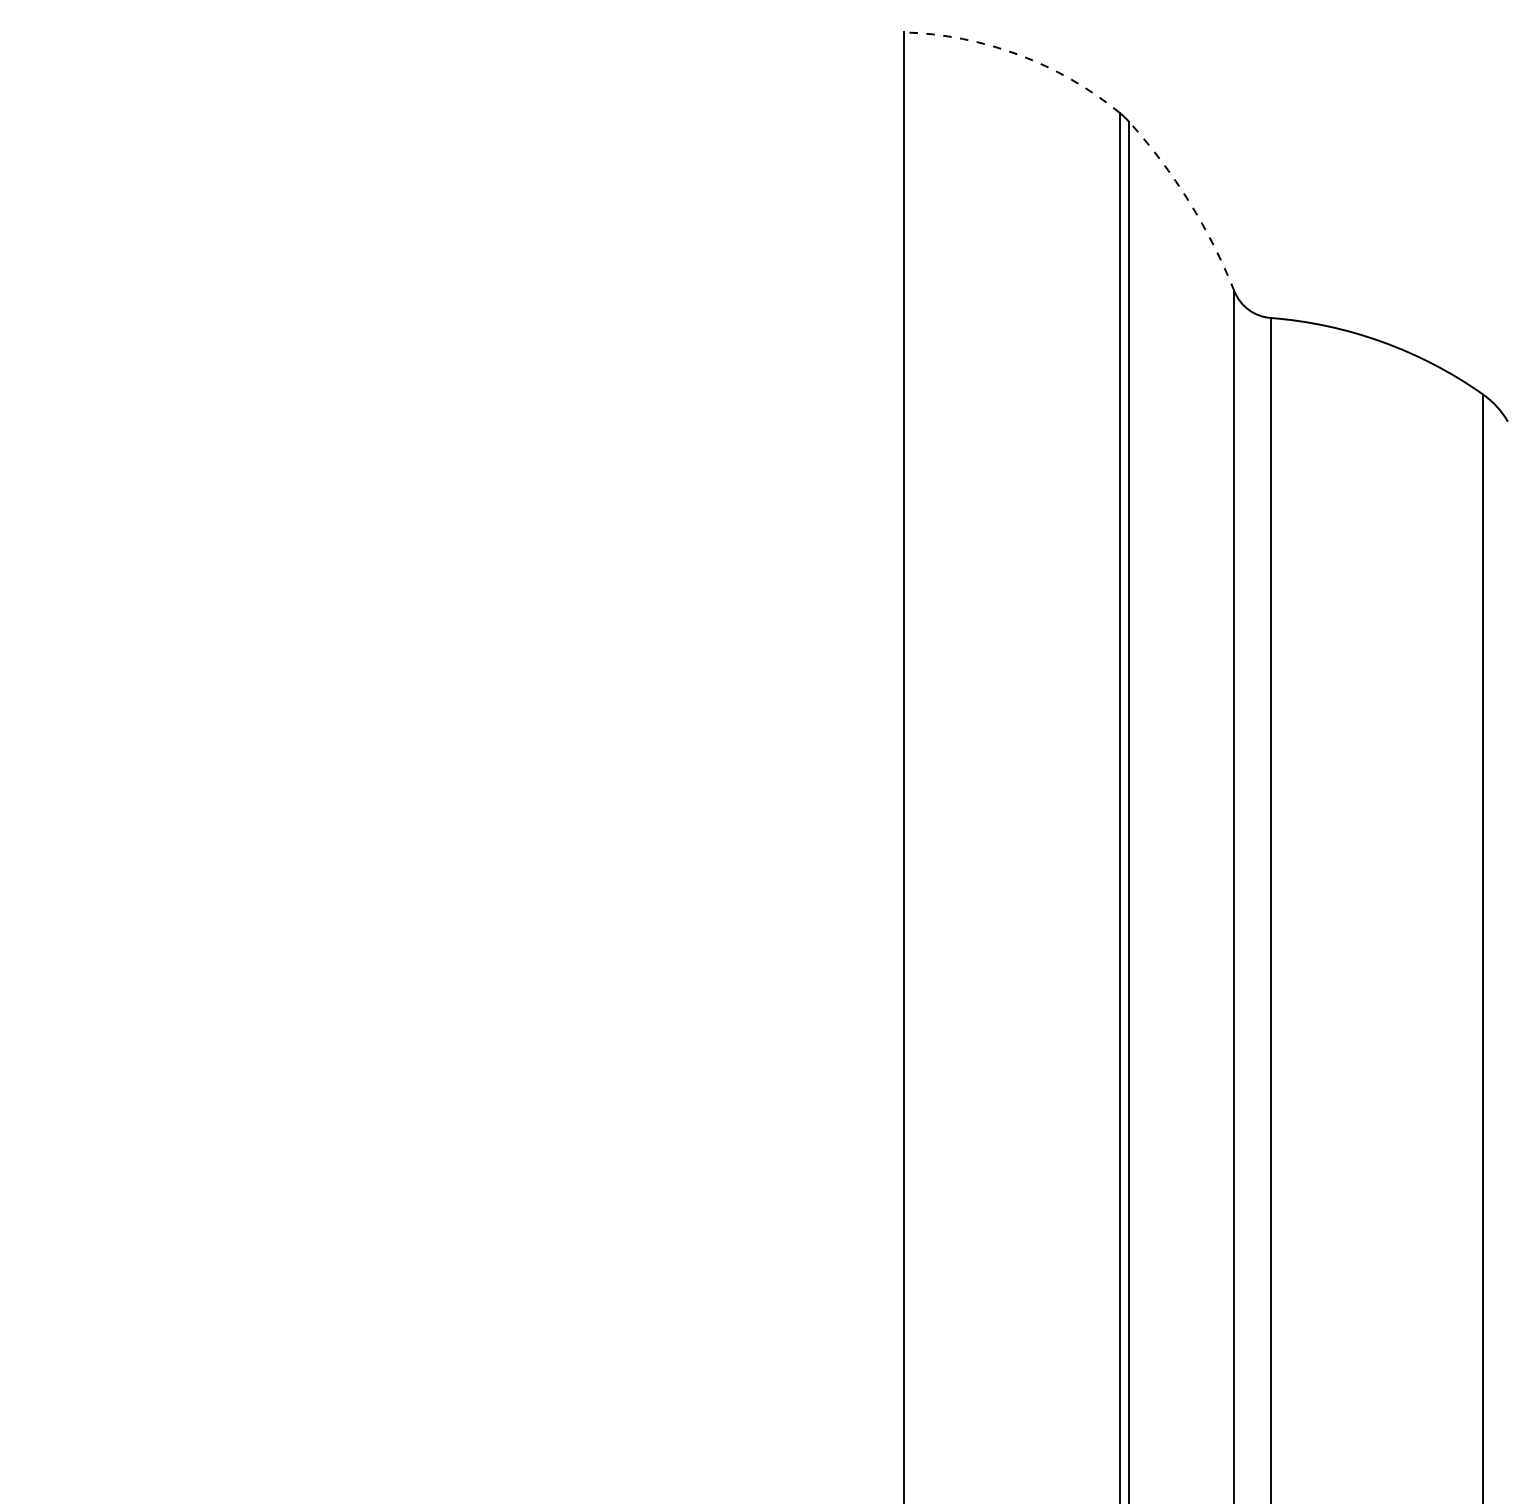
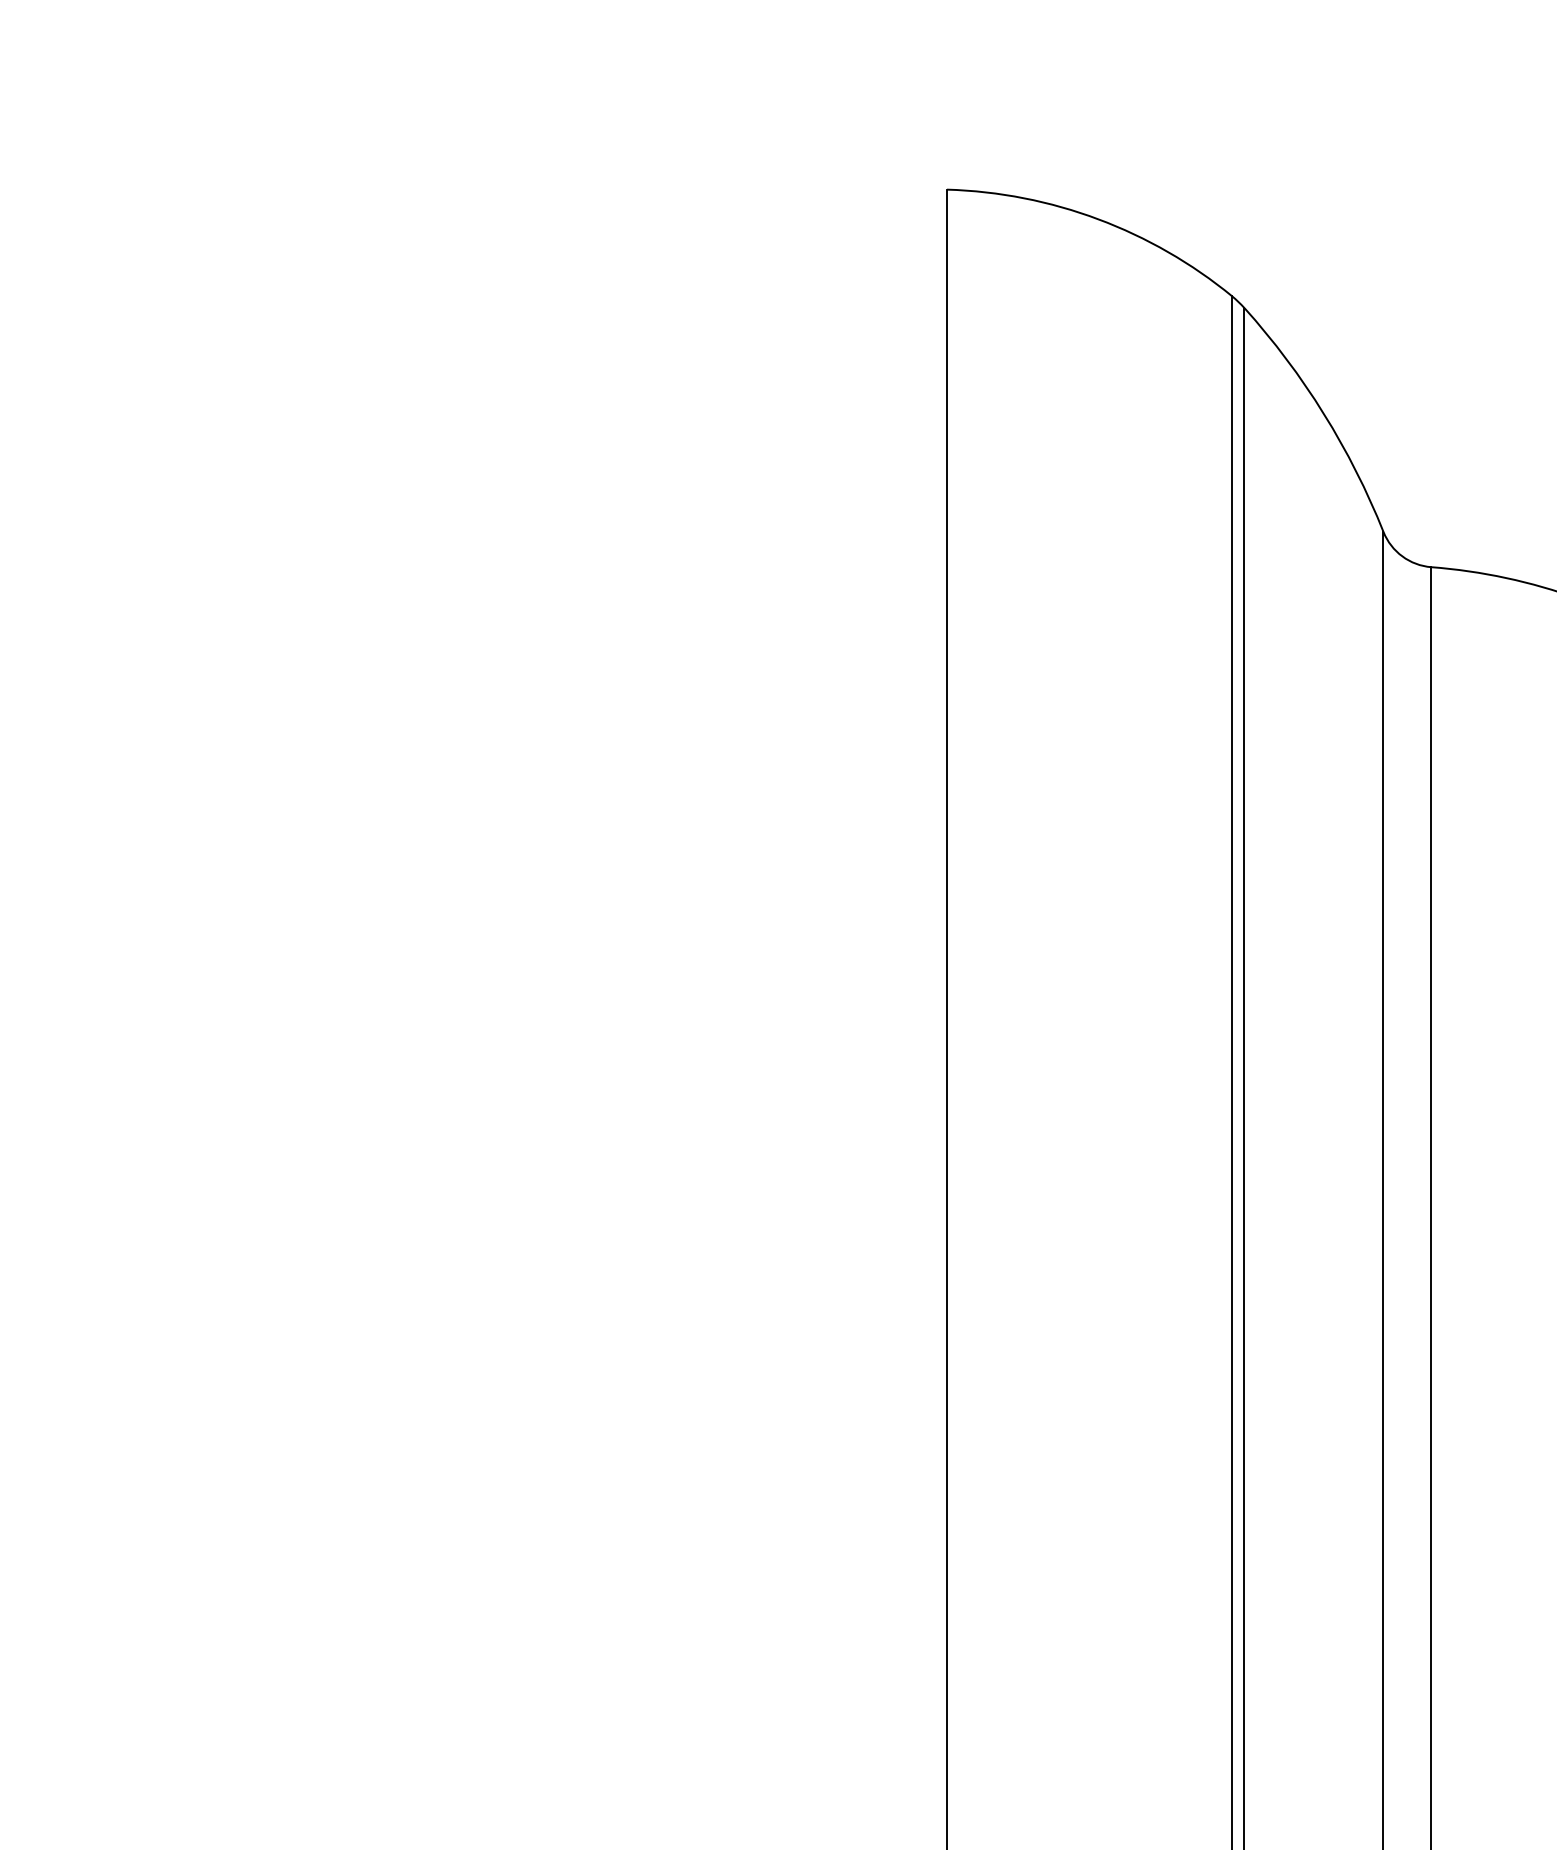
arc: (1018, 54) -> (1098, 218), dashed -> solid
arc: (1189, 202) -> (1324, 414), dashed -> solid

